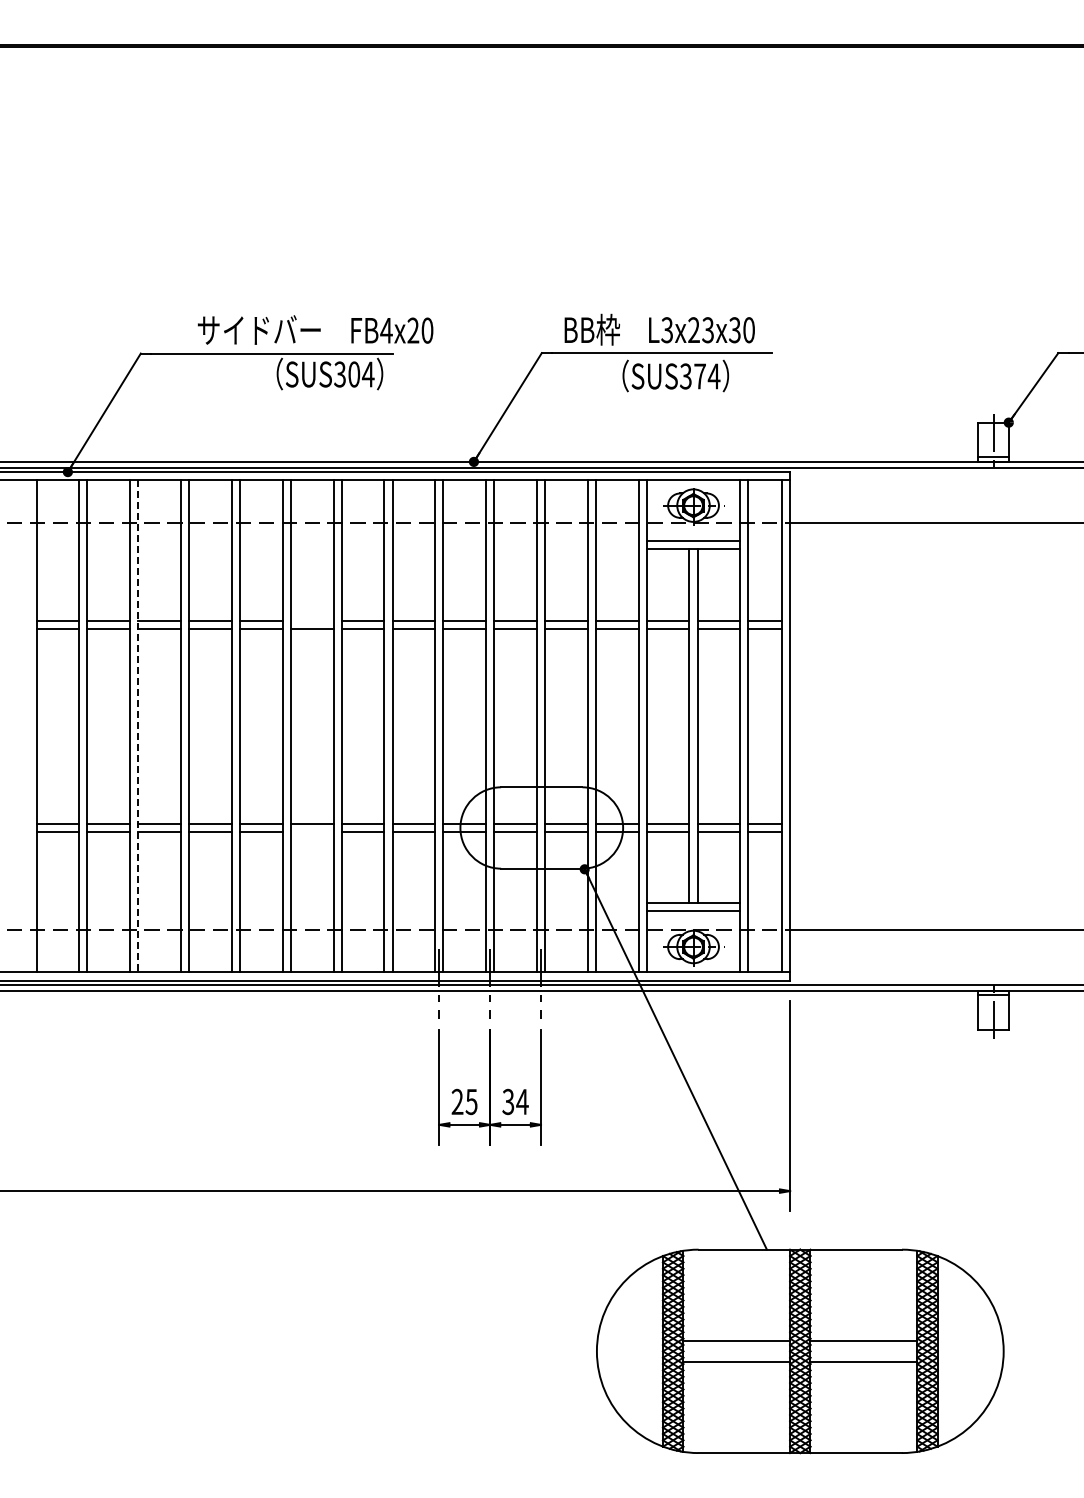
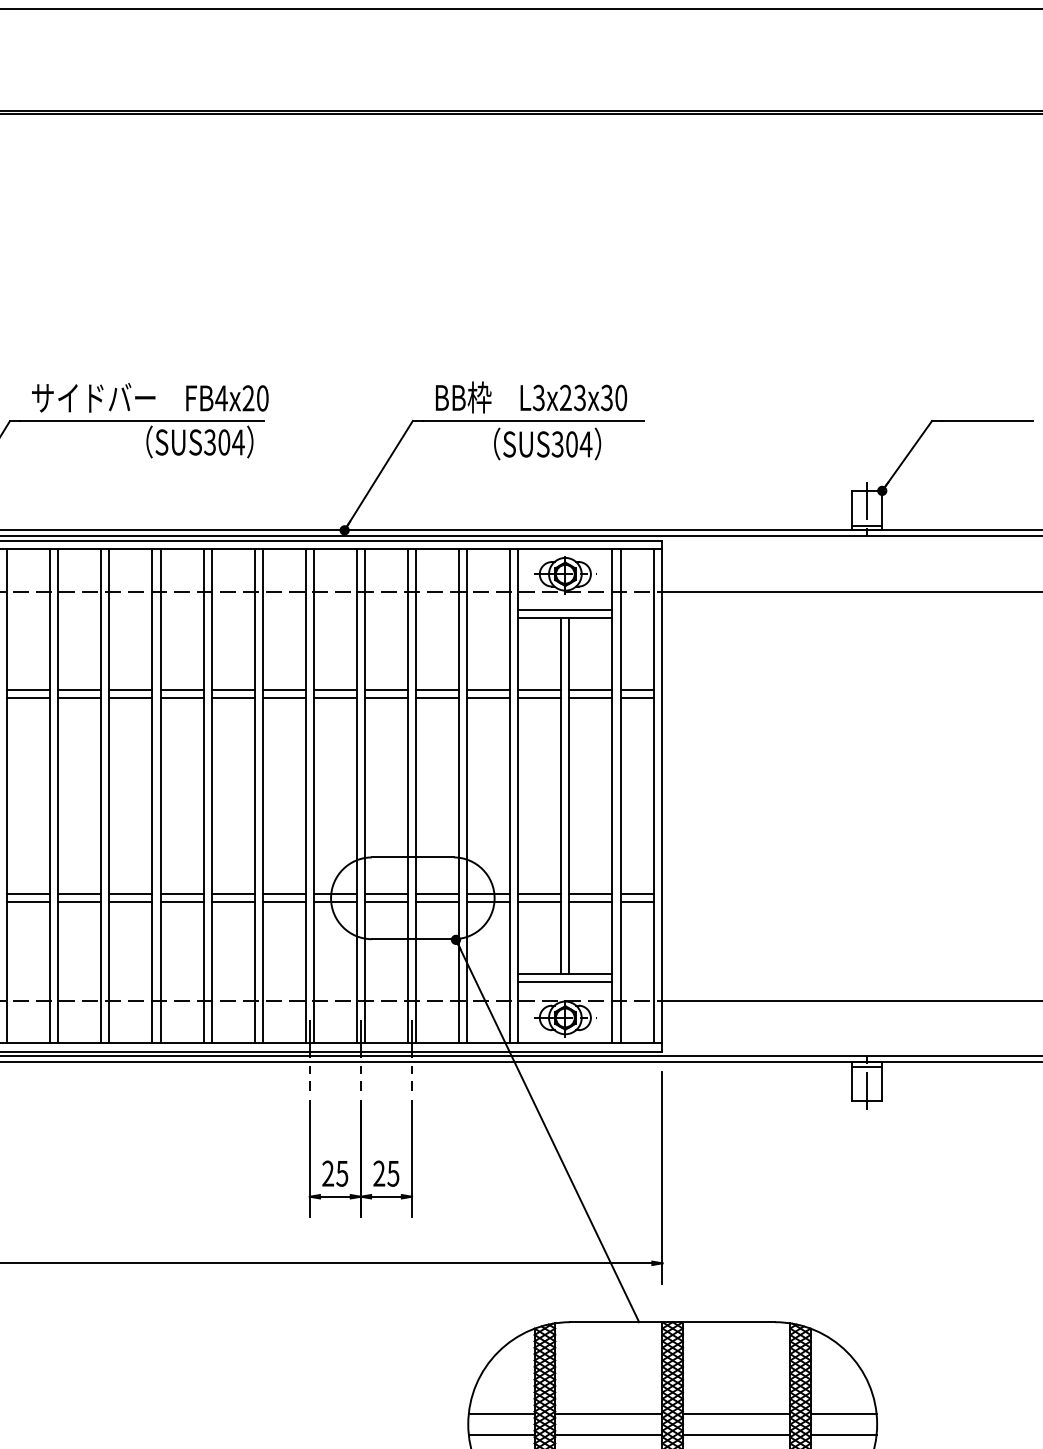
text: (315, 329) -> (150, 397), moved
text: (699, 376) -> (571, 444), SUS374 -> SUS304
line: (311, 620) -> (181, 689), added
line: (138, 726) -> (7, 796), dashed -> solid
line: (311, 832) -> (181, 902), added
text: (515, 1102) -> (386, 1174), 34 -> 25
line: (630, 1341) -> (502, 1414), added
line: (970, 1341) -> (843, 1414), added
line: (630, 1361) -> (502, 1434), added
line: (970, 1361) -> (843, 1434), added

